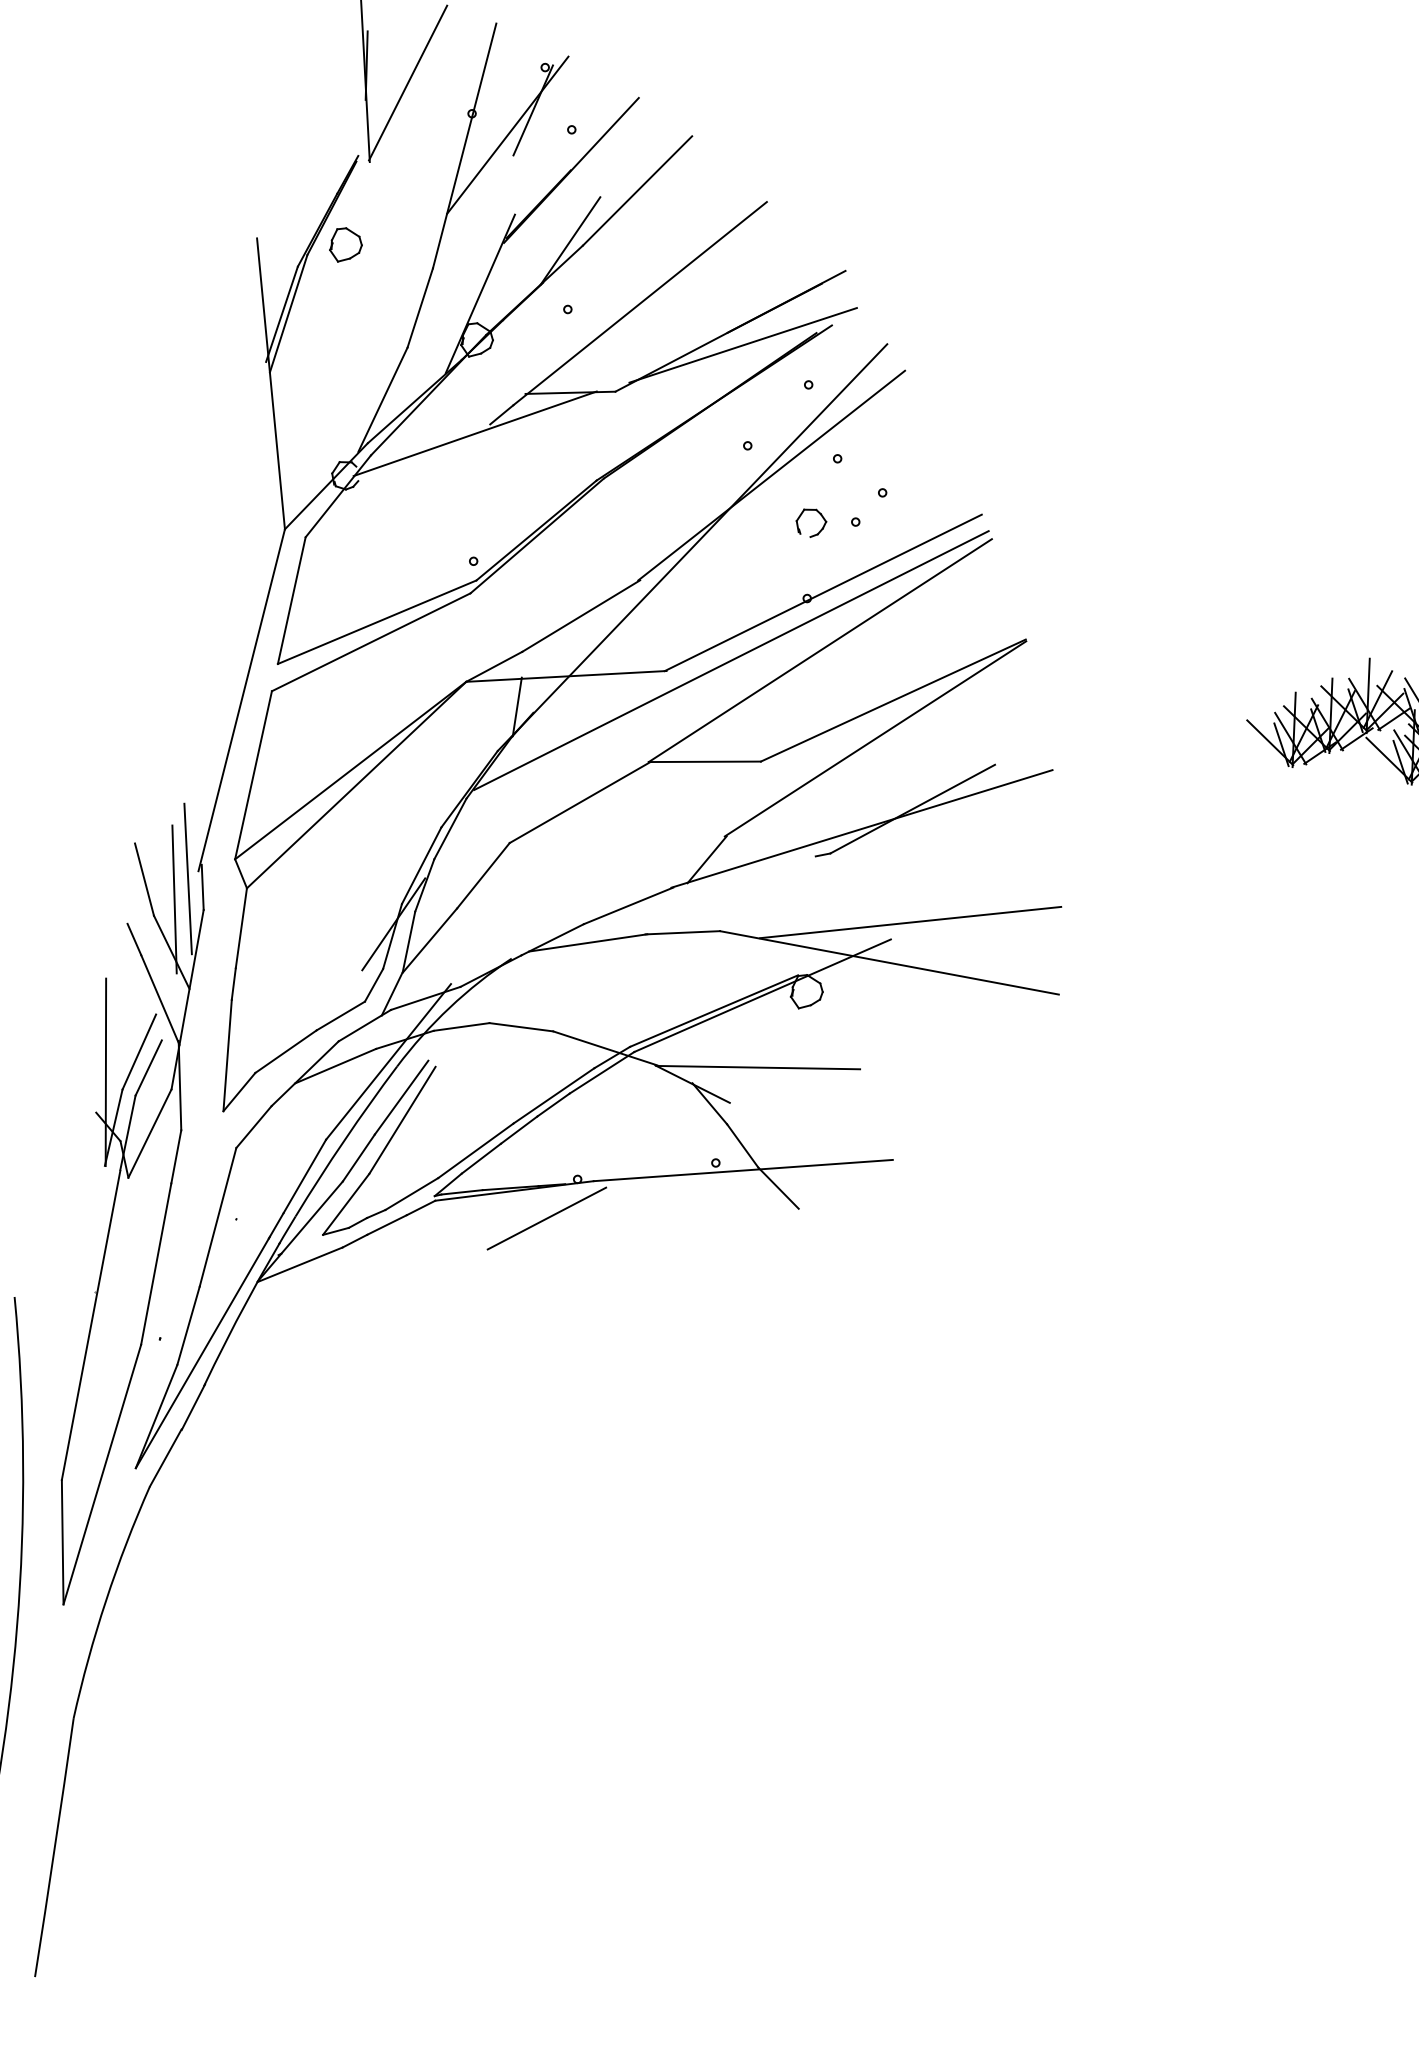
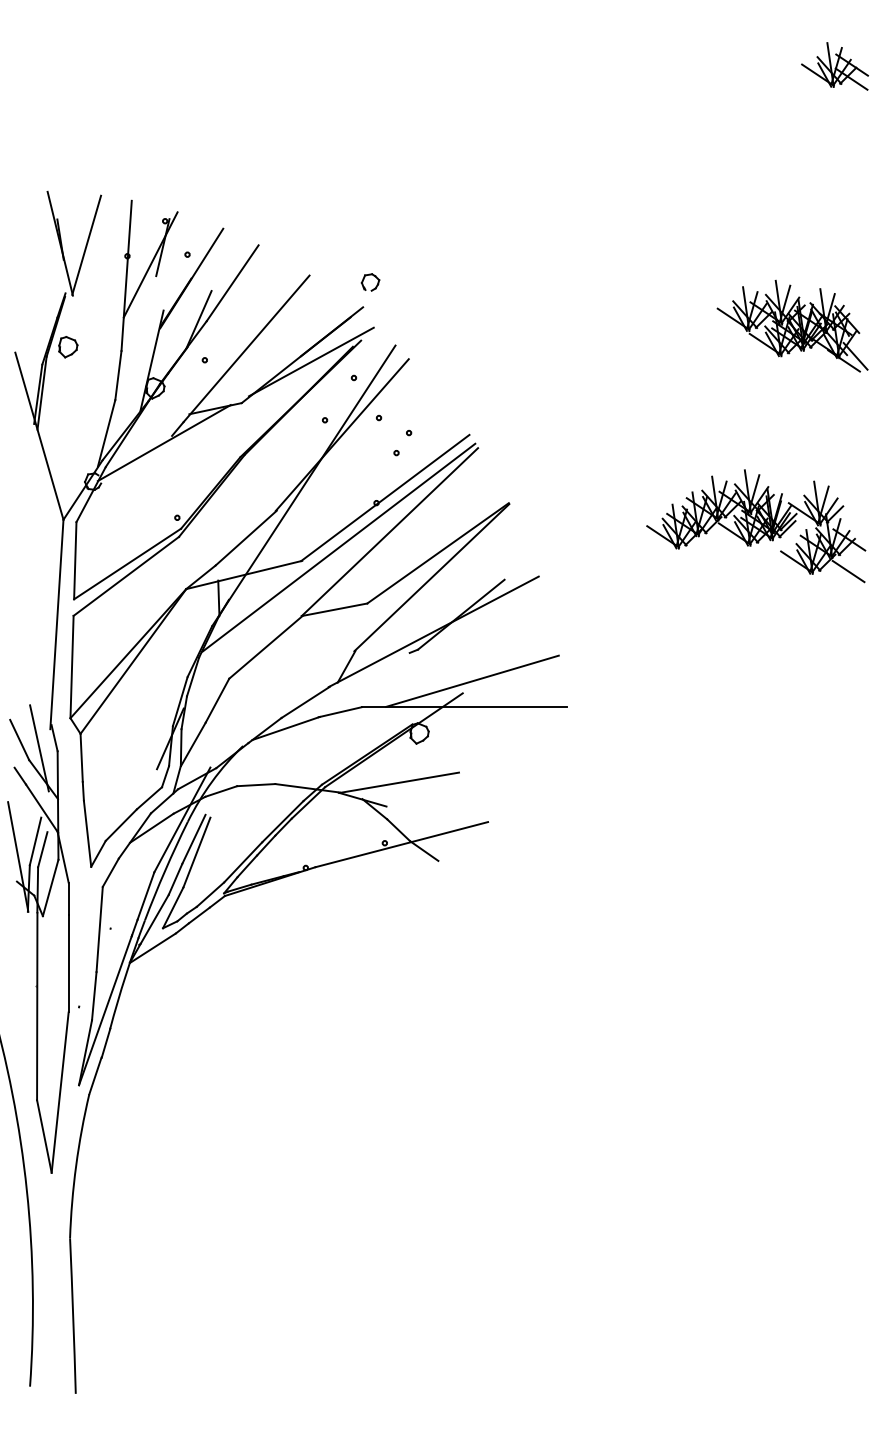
part: (820, 528) -> (376, 284), moved
line: (187, 878) -> (44, 734), removed
line: (546, 1217) -> (291, 893), removed

